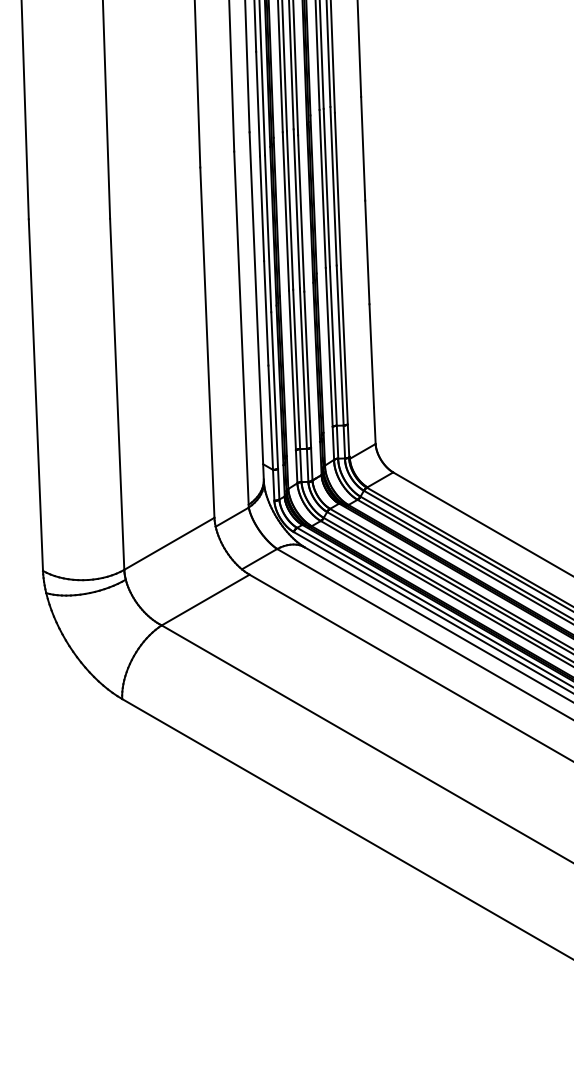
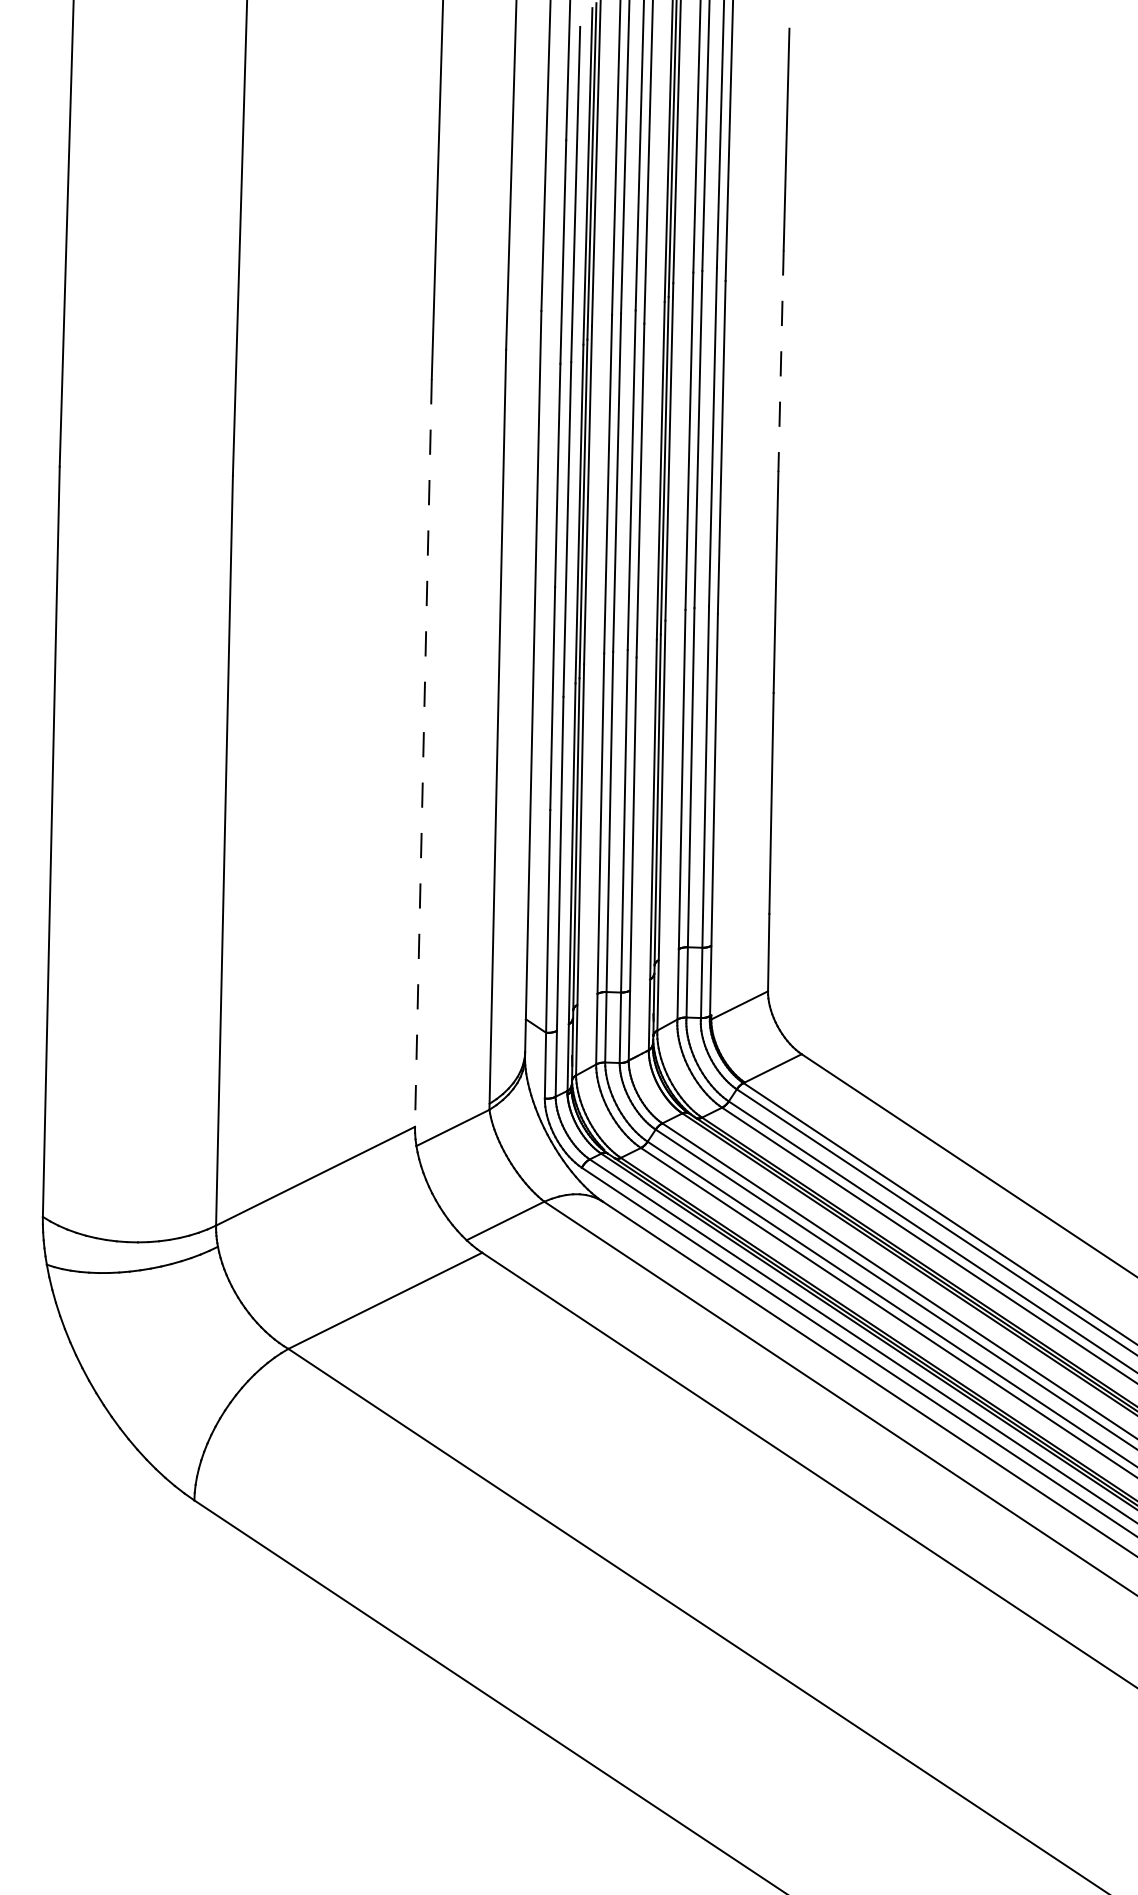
line: (363, 148) -> (781, 360), solid -> dashed
line: (207, 343) -> (423, 754), solid -> dashed

